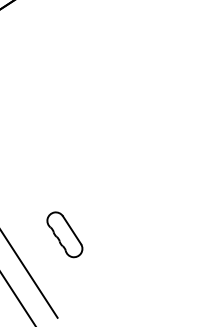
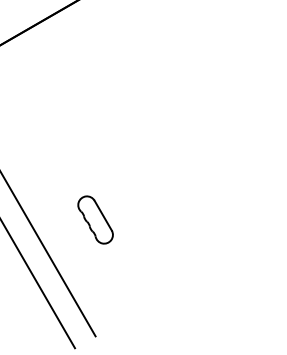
part: (64, 234) -> (95, 219), moved

